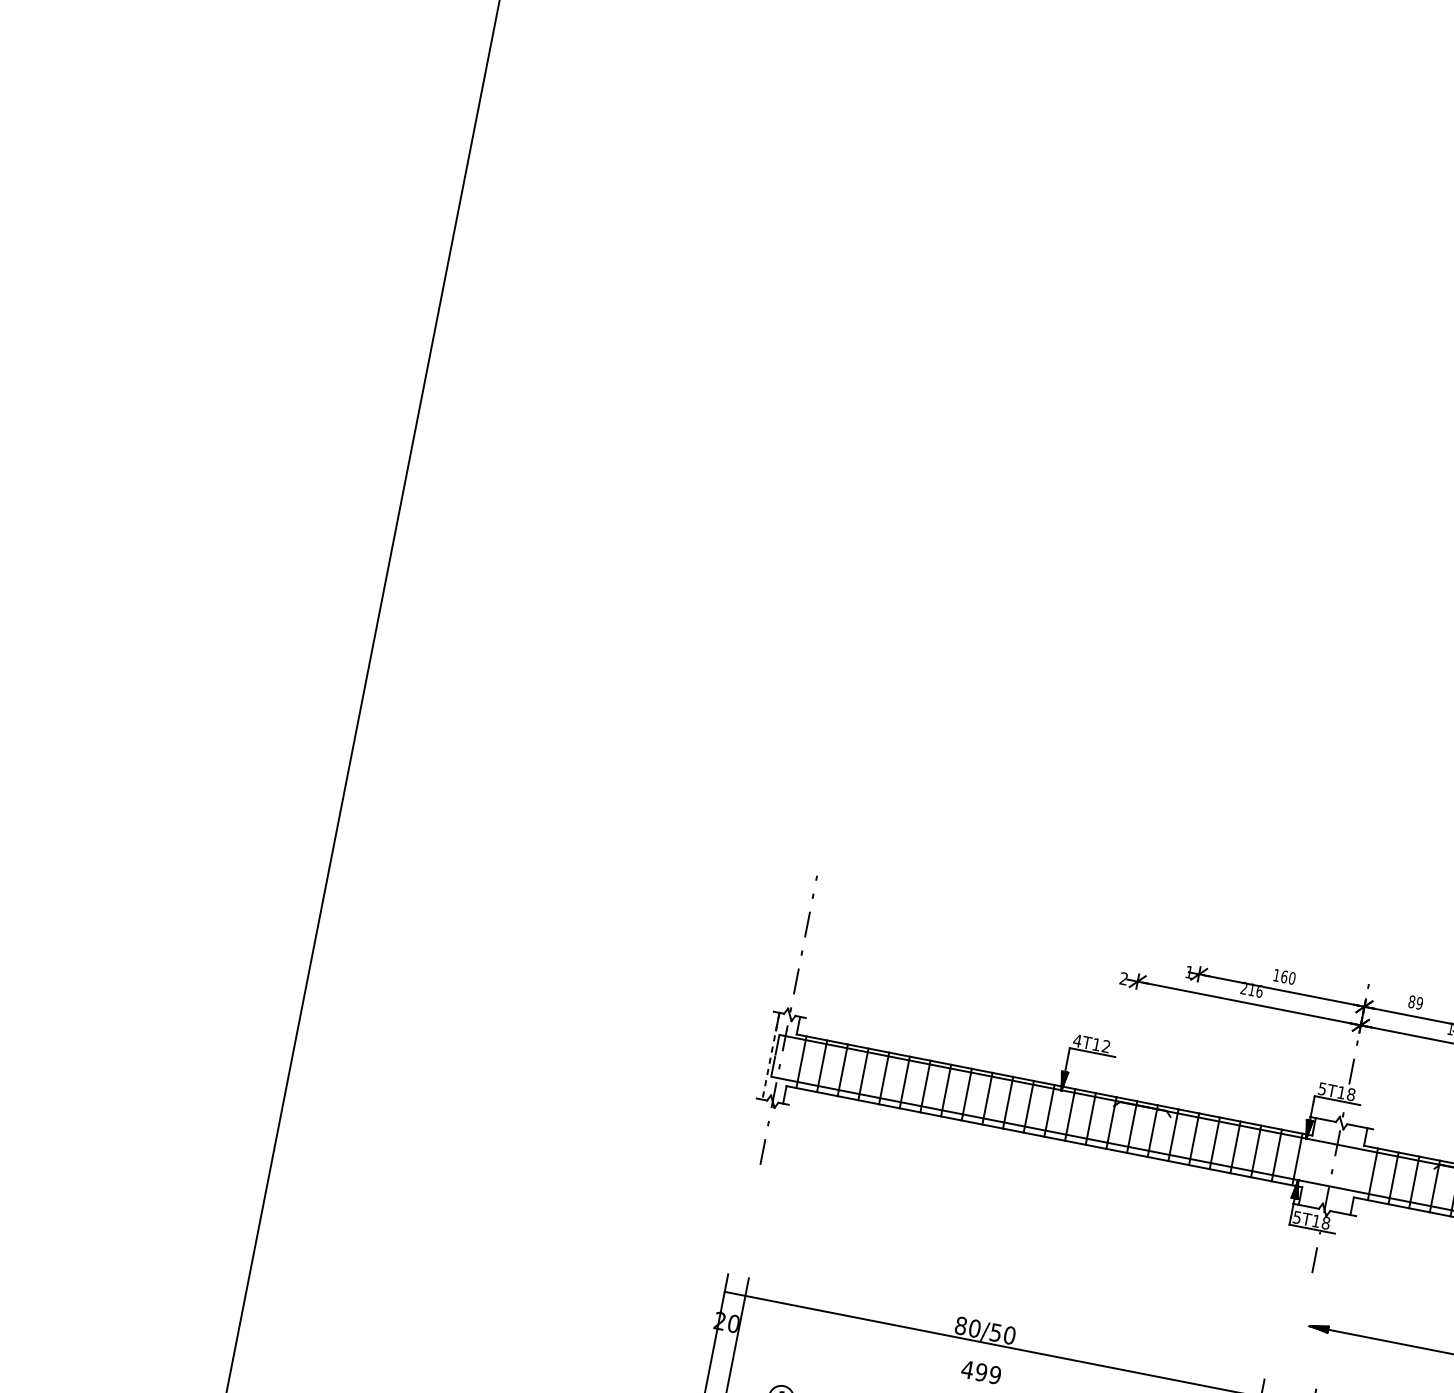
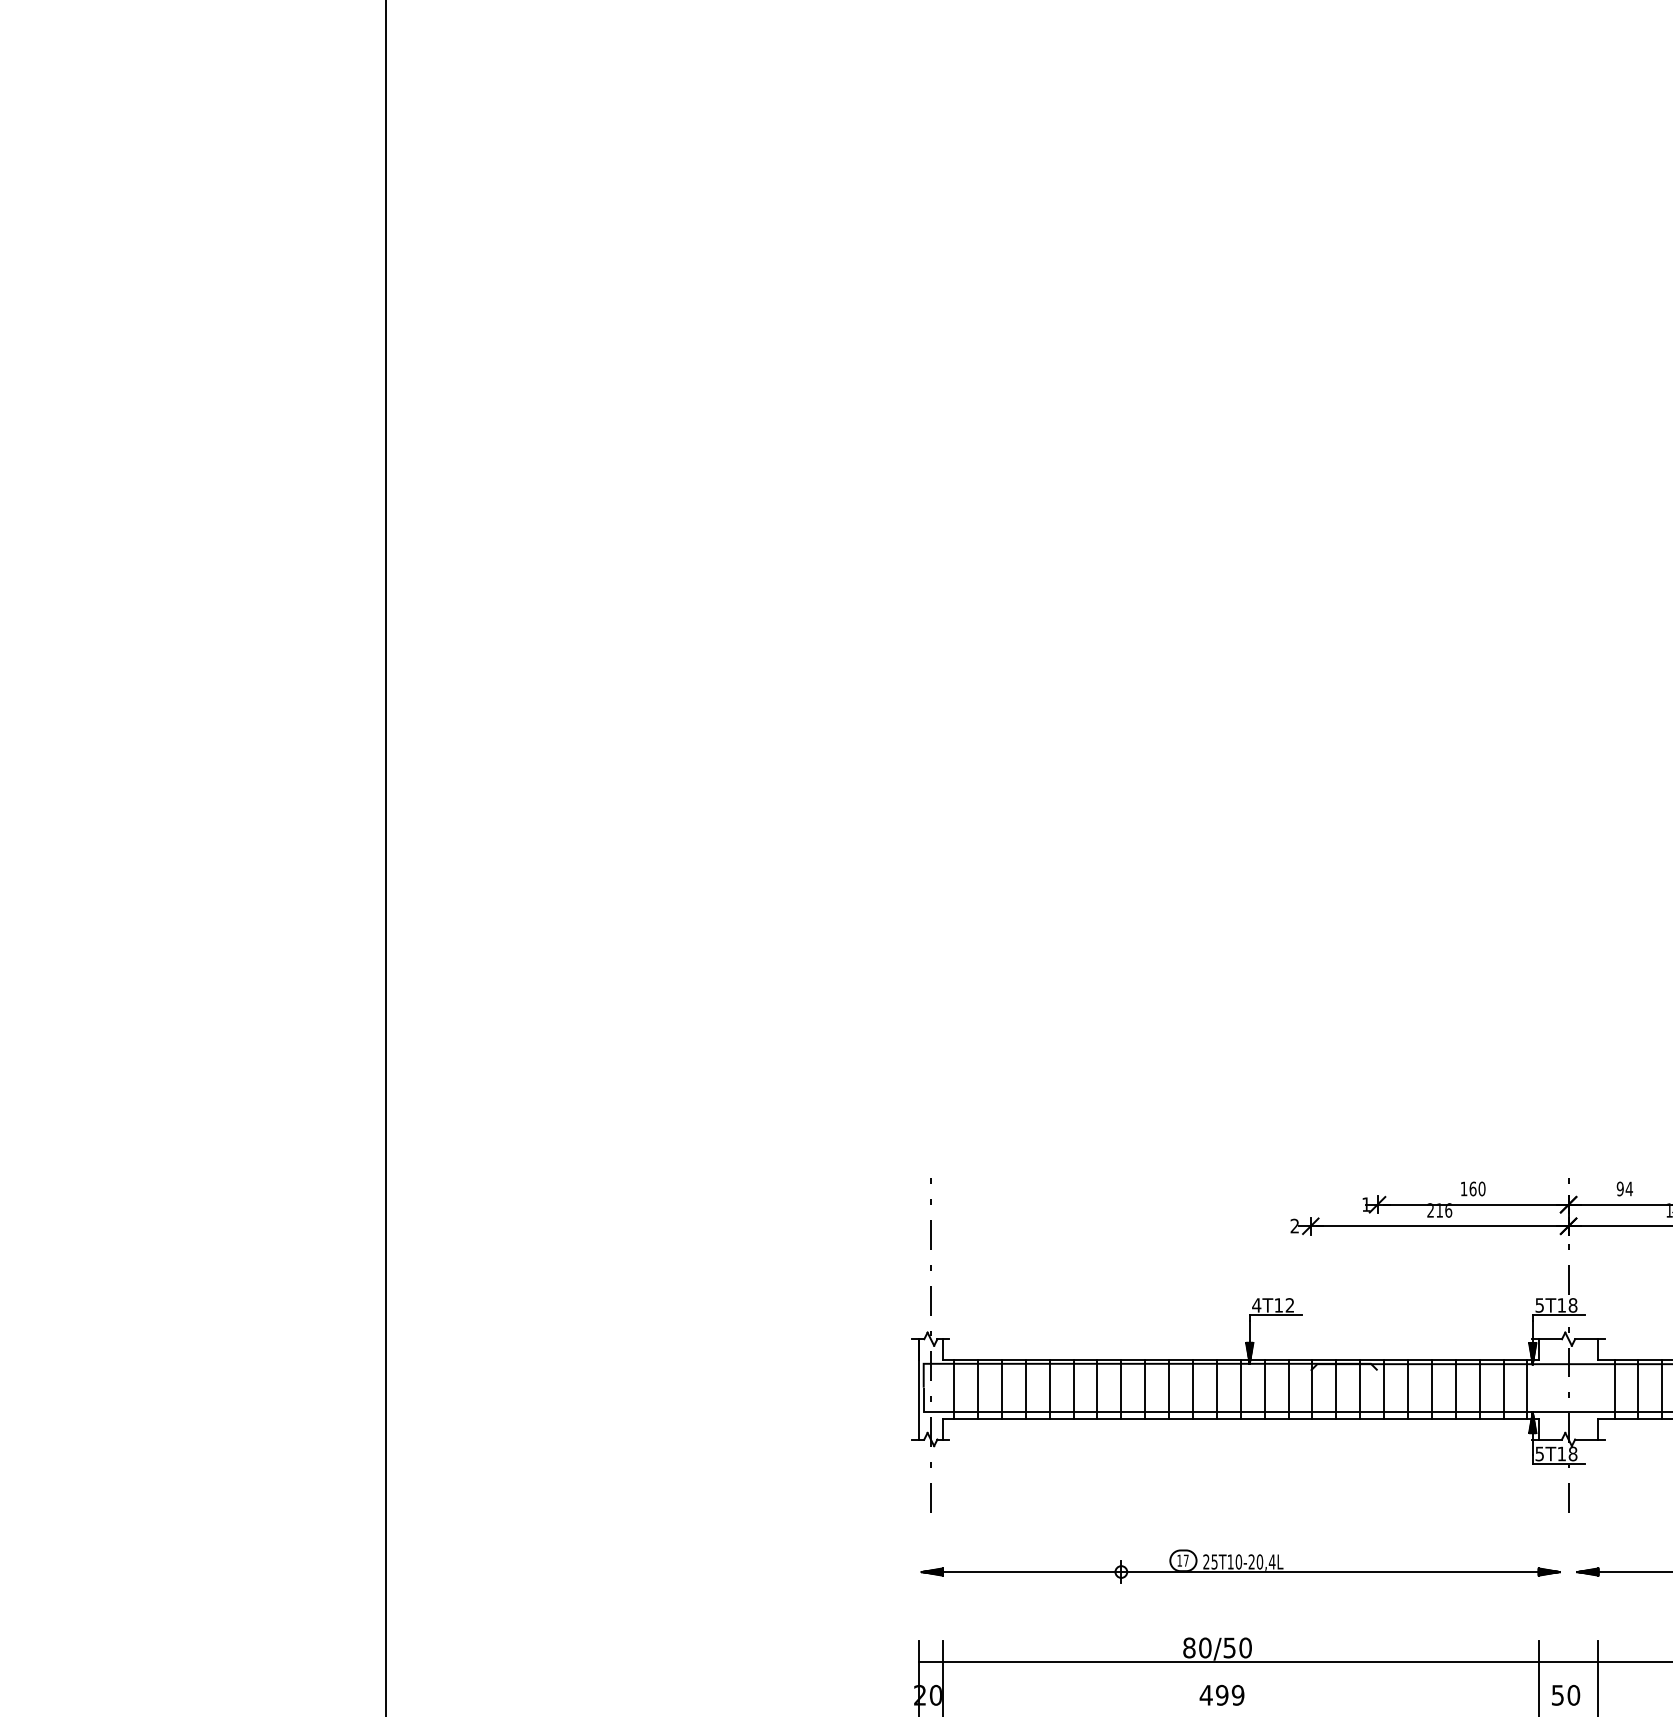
text: (1415, 1002) -> (1624, 1188), 89 -> 94
line: (770, 1056) -> (918, 1389), dashed -> solid
part: (1019, 1264) -> (1240, 1566), added

